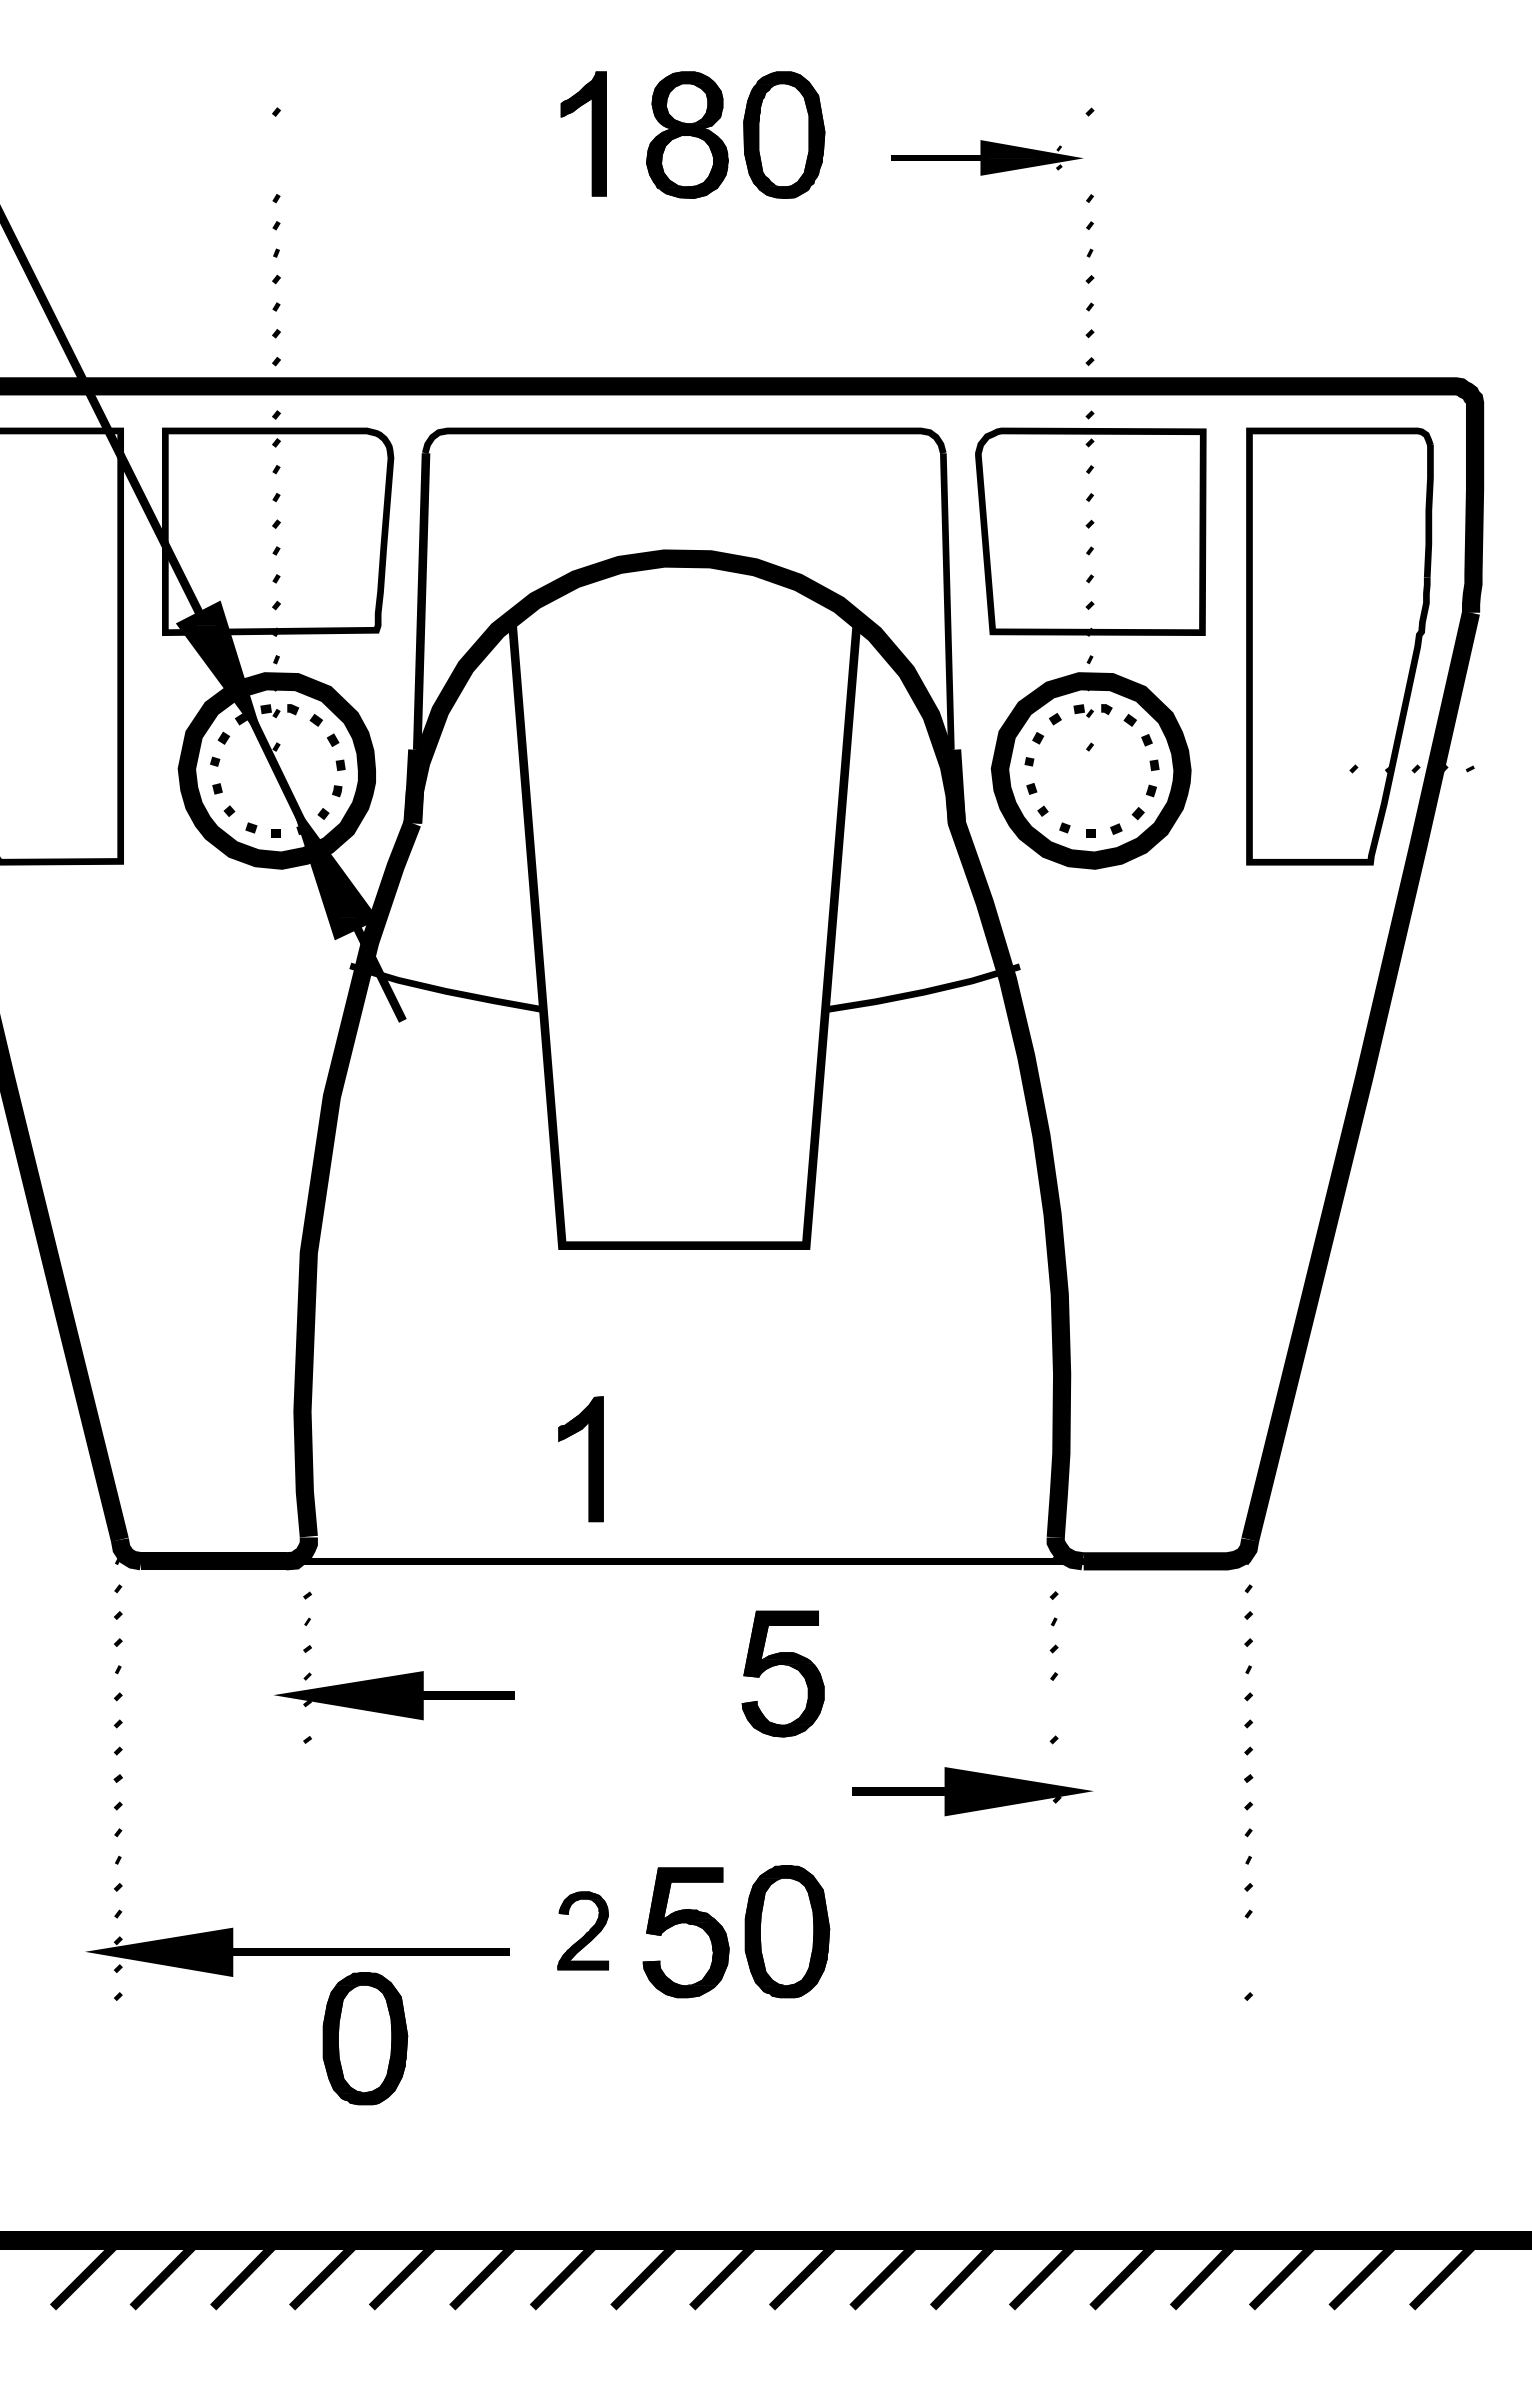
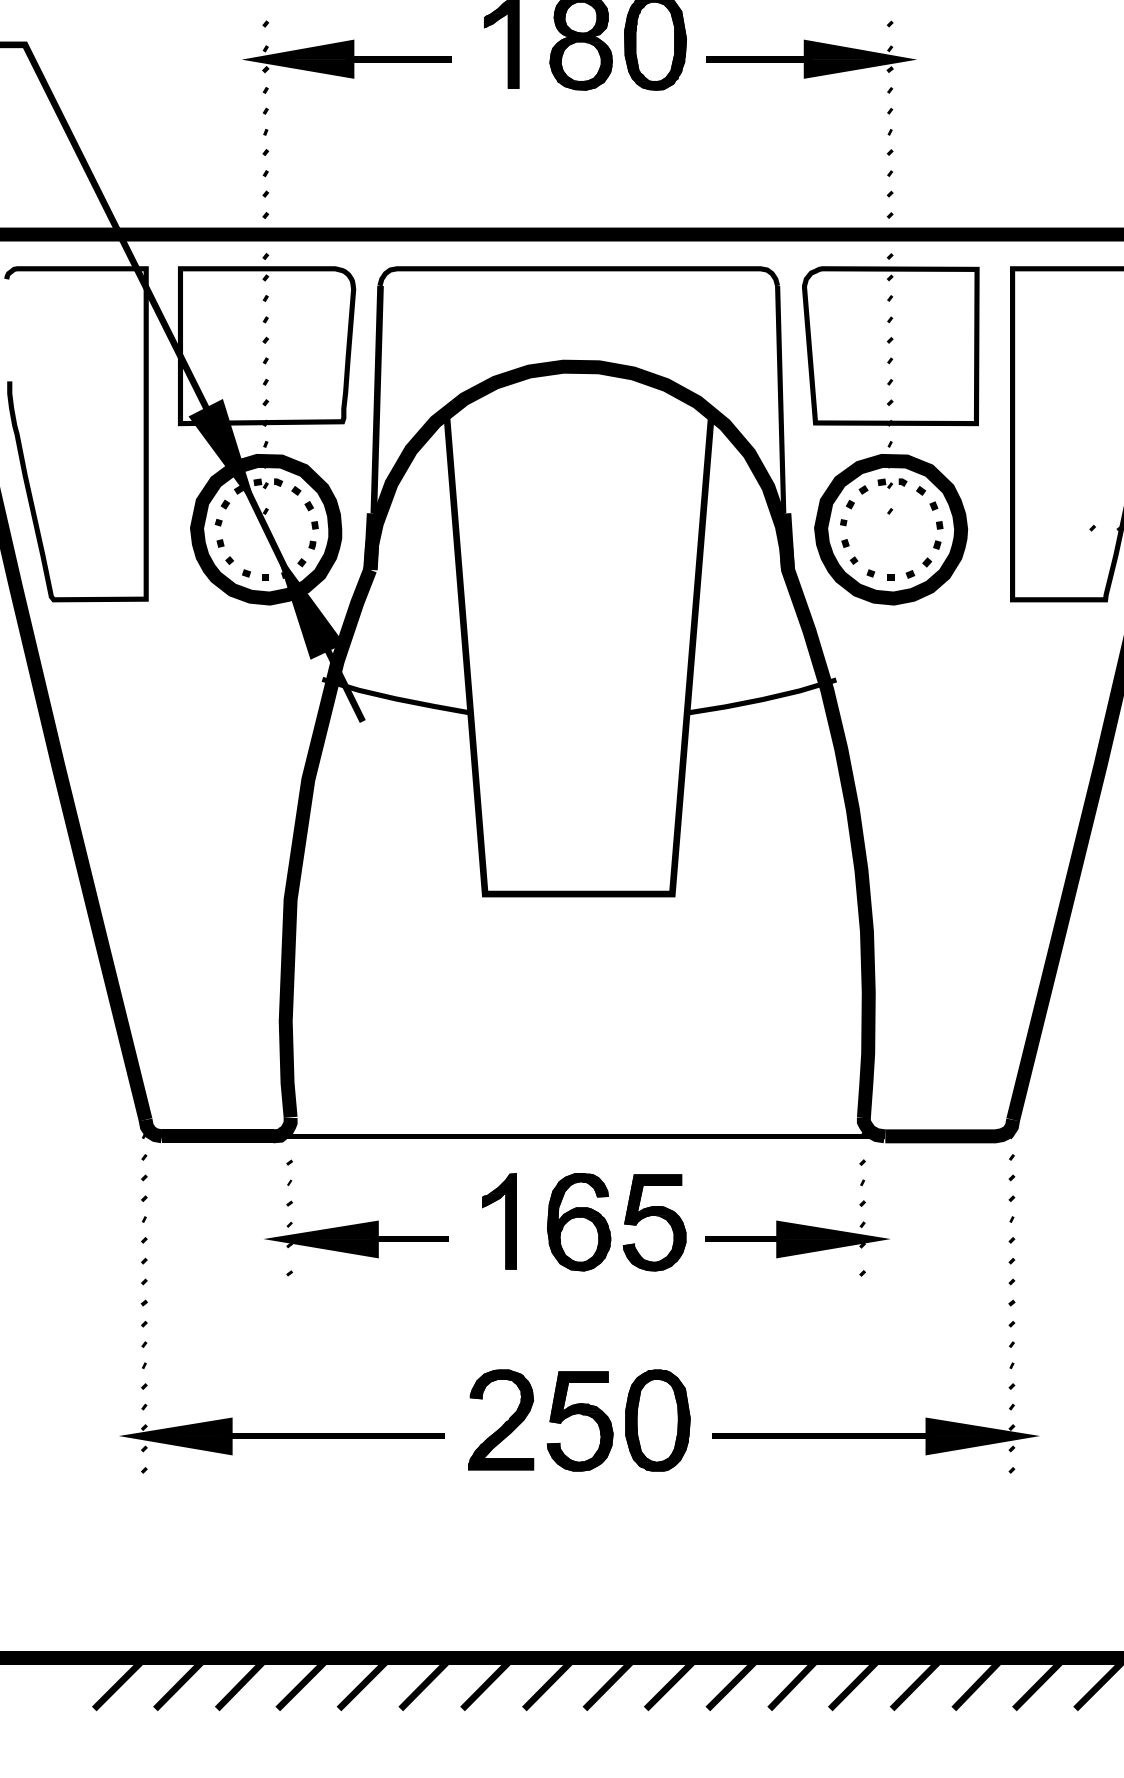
part: (381, 157) -> (346, 58), added
part: (987, 157) -> (811, 58), size x1.43
part: (588, 1459) -> (505, 1221), moved
part: (684, 1673) -> (578, 1222), added
part: (972, 1791) -> (797, 1239), moved
part: (583, 1930) -> (501, 1419), size x1.67
part: (1071, 1951) -> (875, 1435), added
part: (365, 2038) -> (334, 1502), removed

